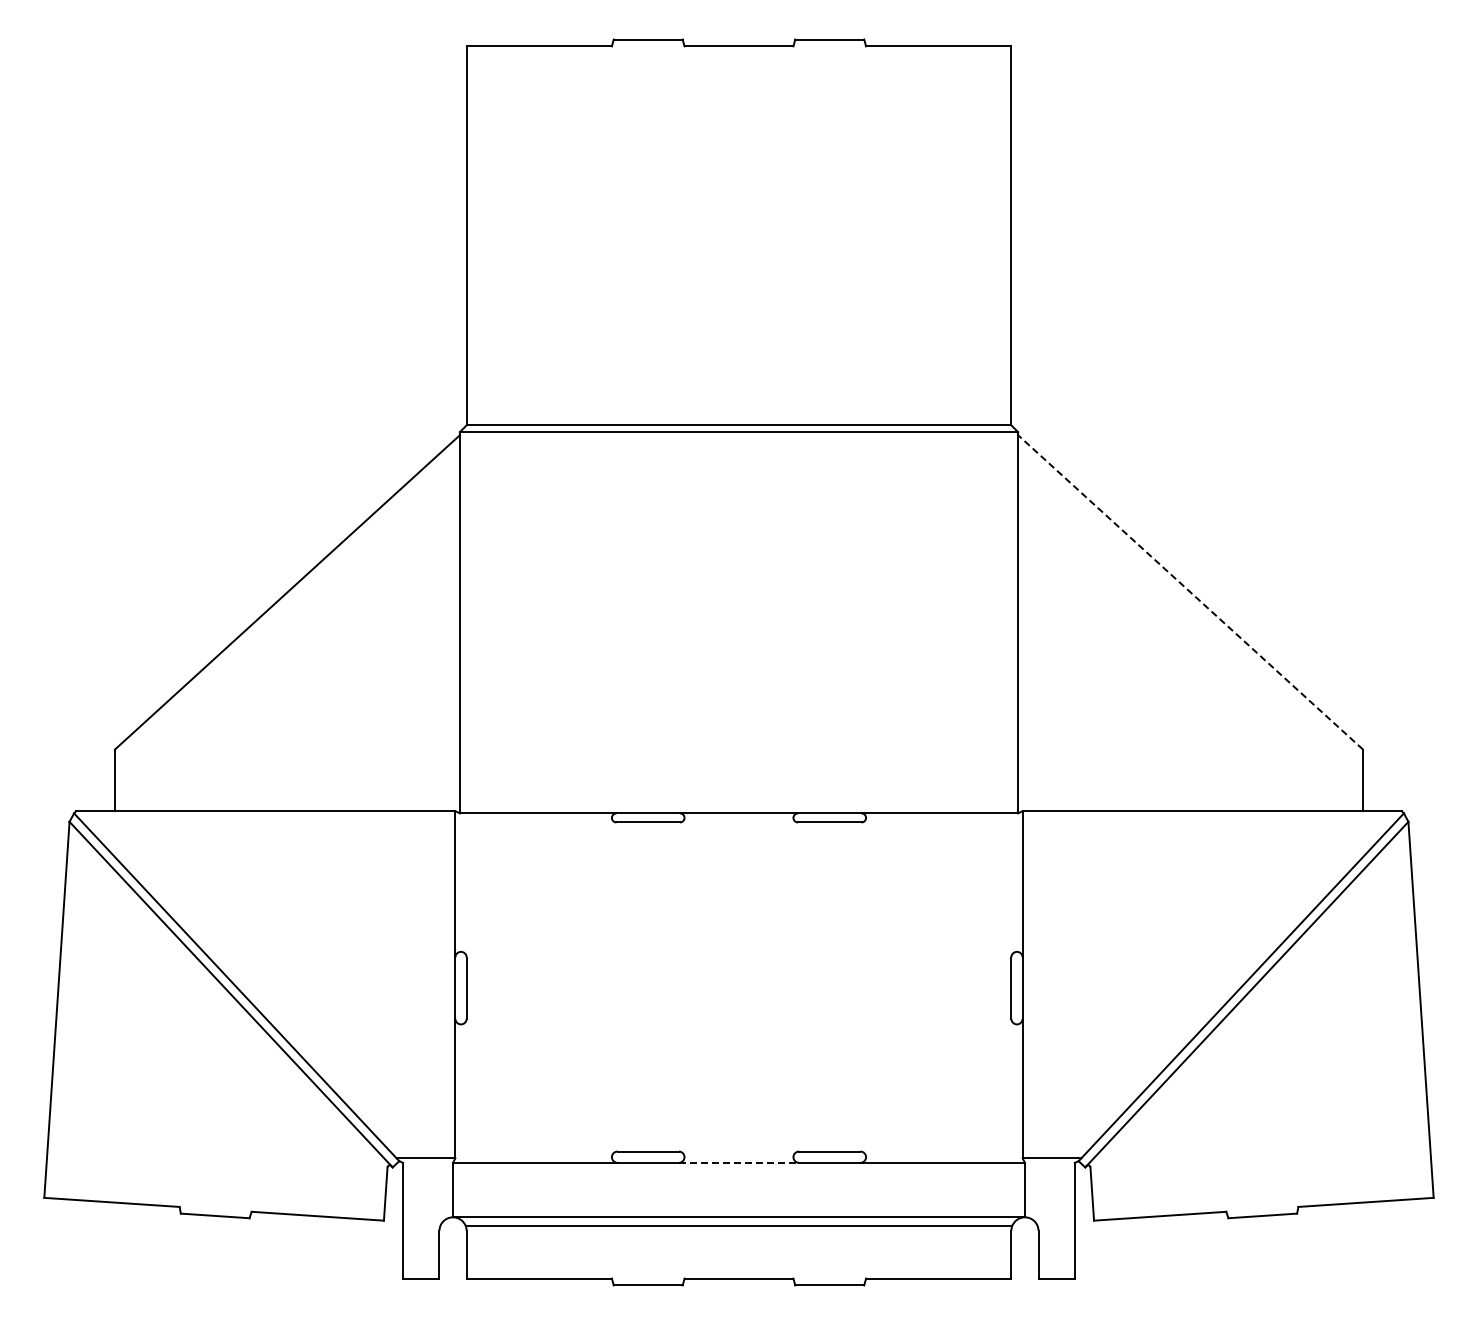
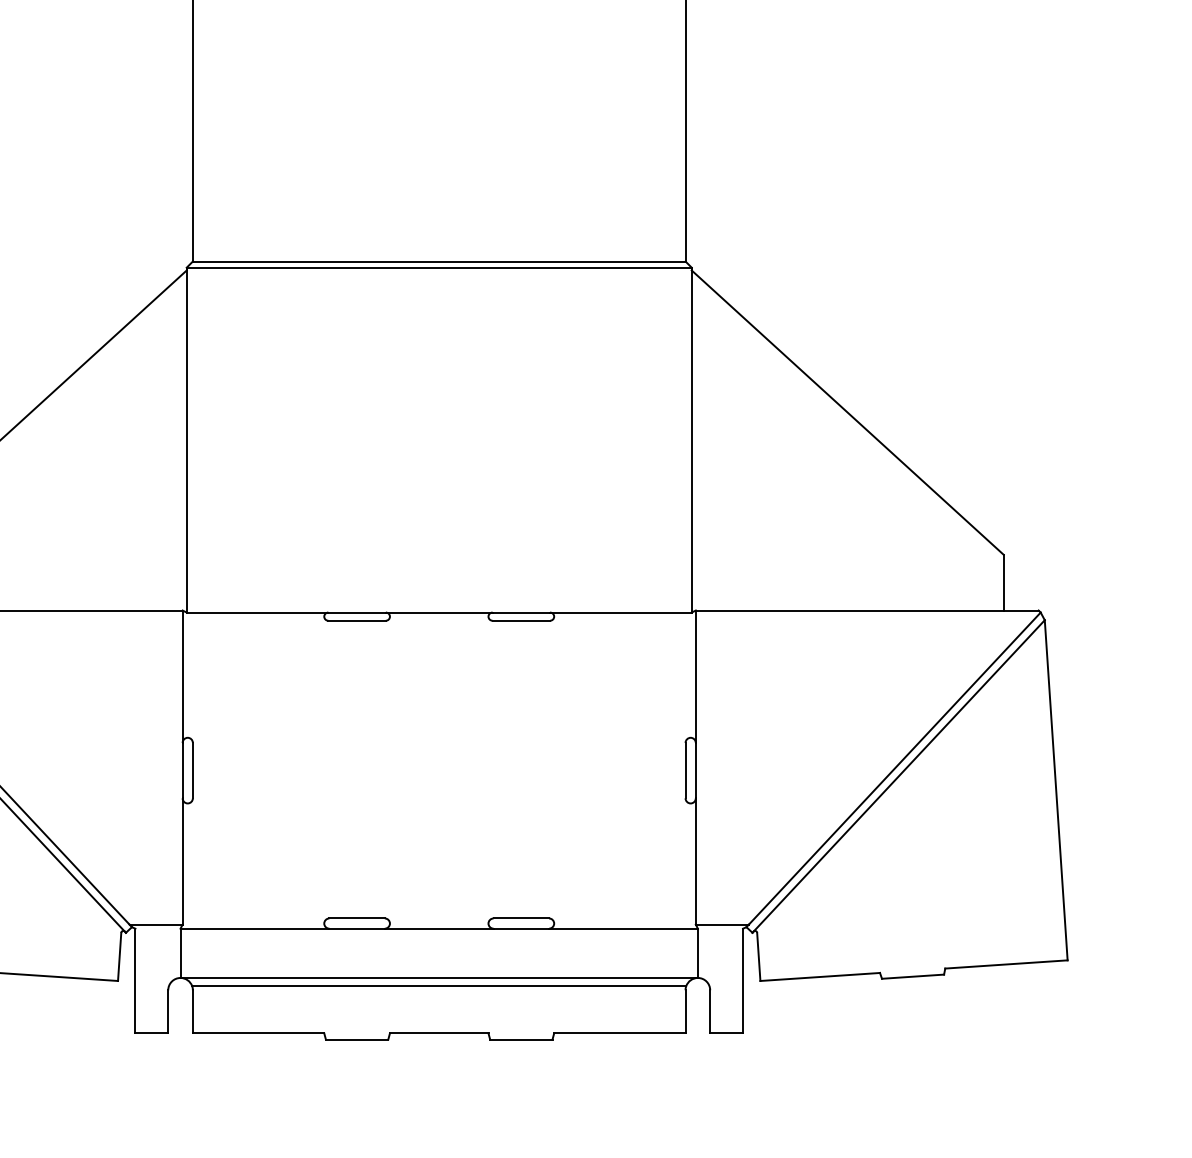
line: (1190, 592) -> (847, 412), dashed -> solid
line: (739, 1162) -> (439, 928), dashed -> solid

